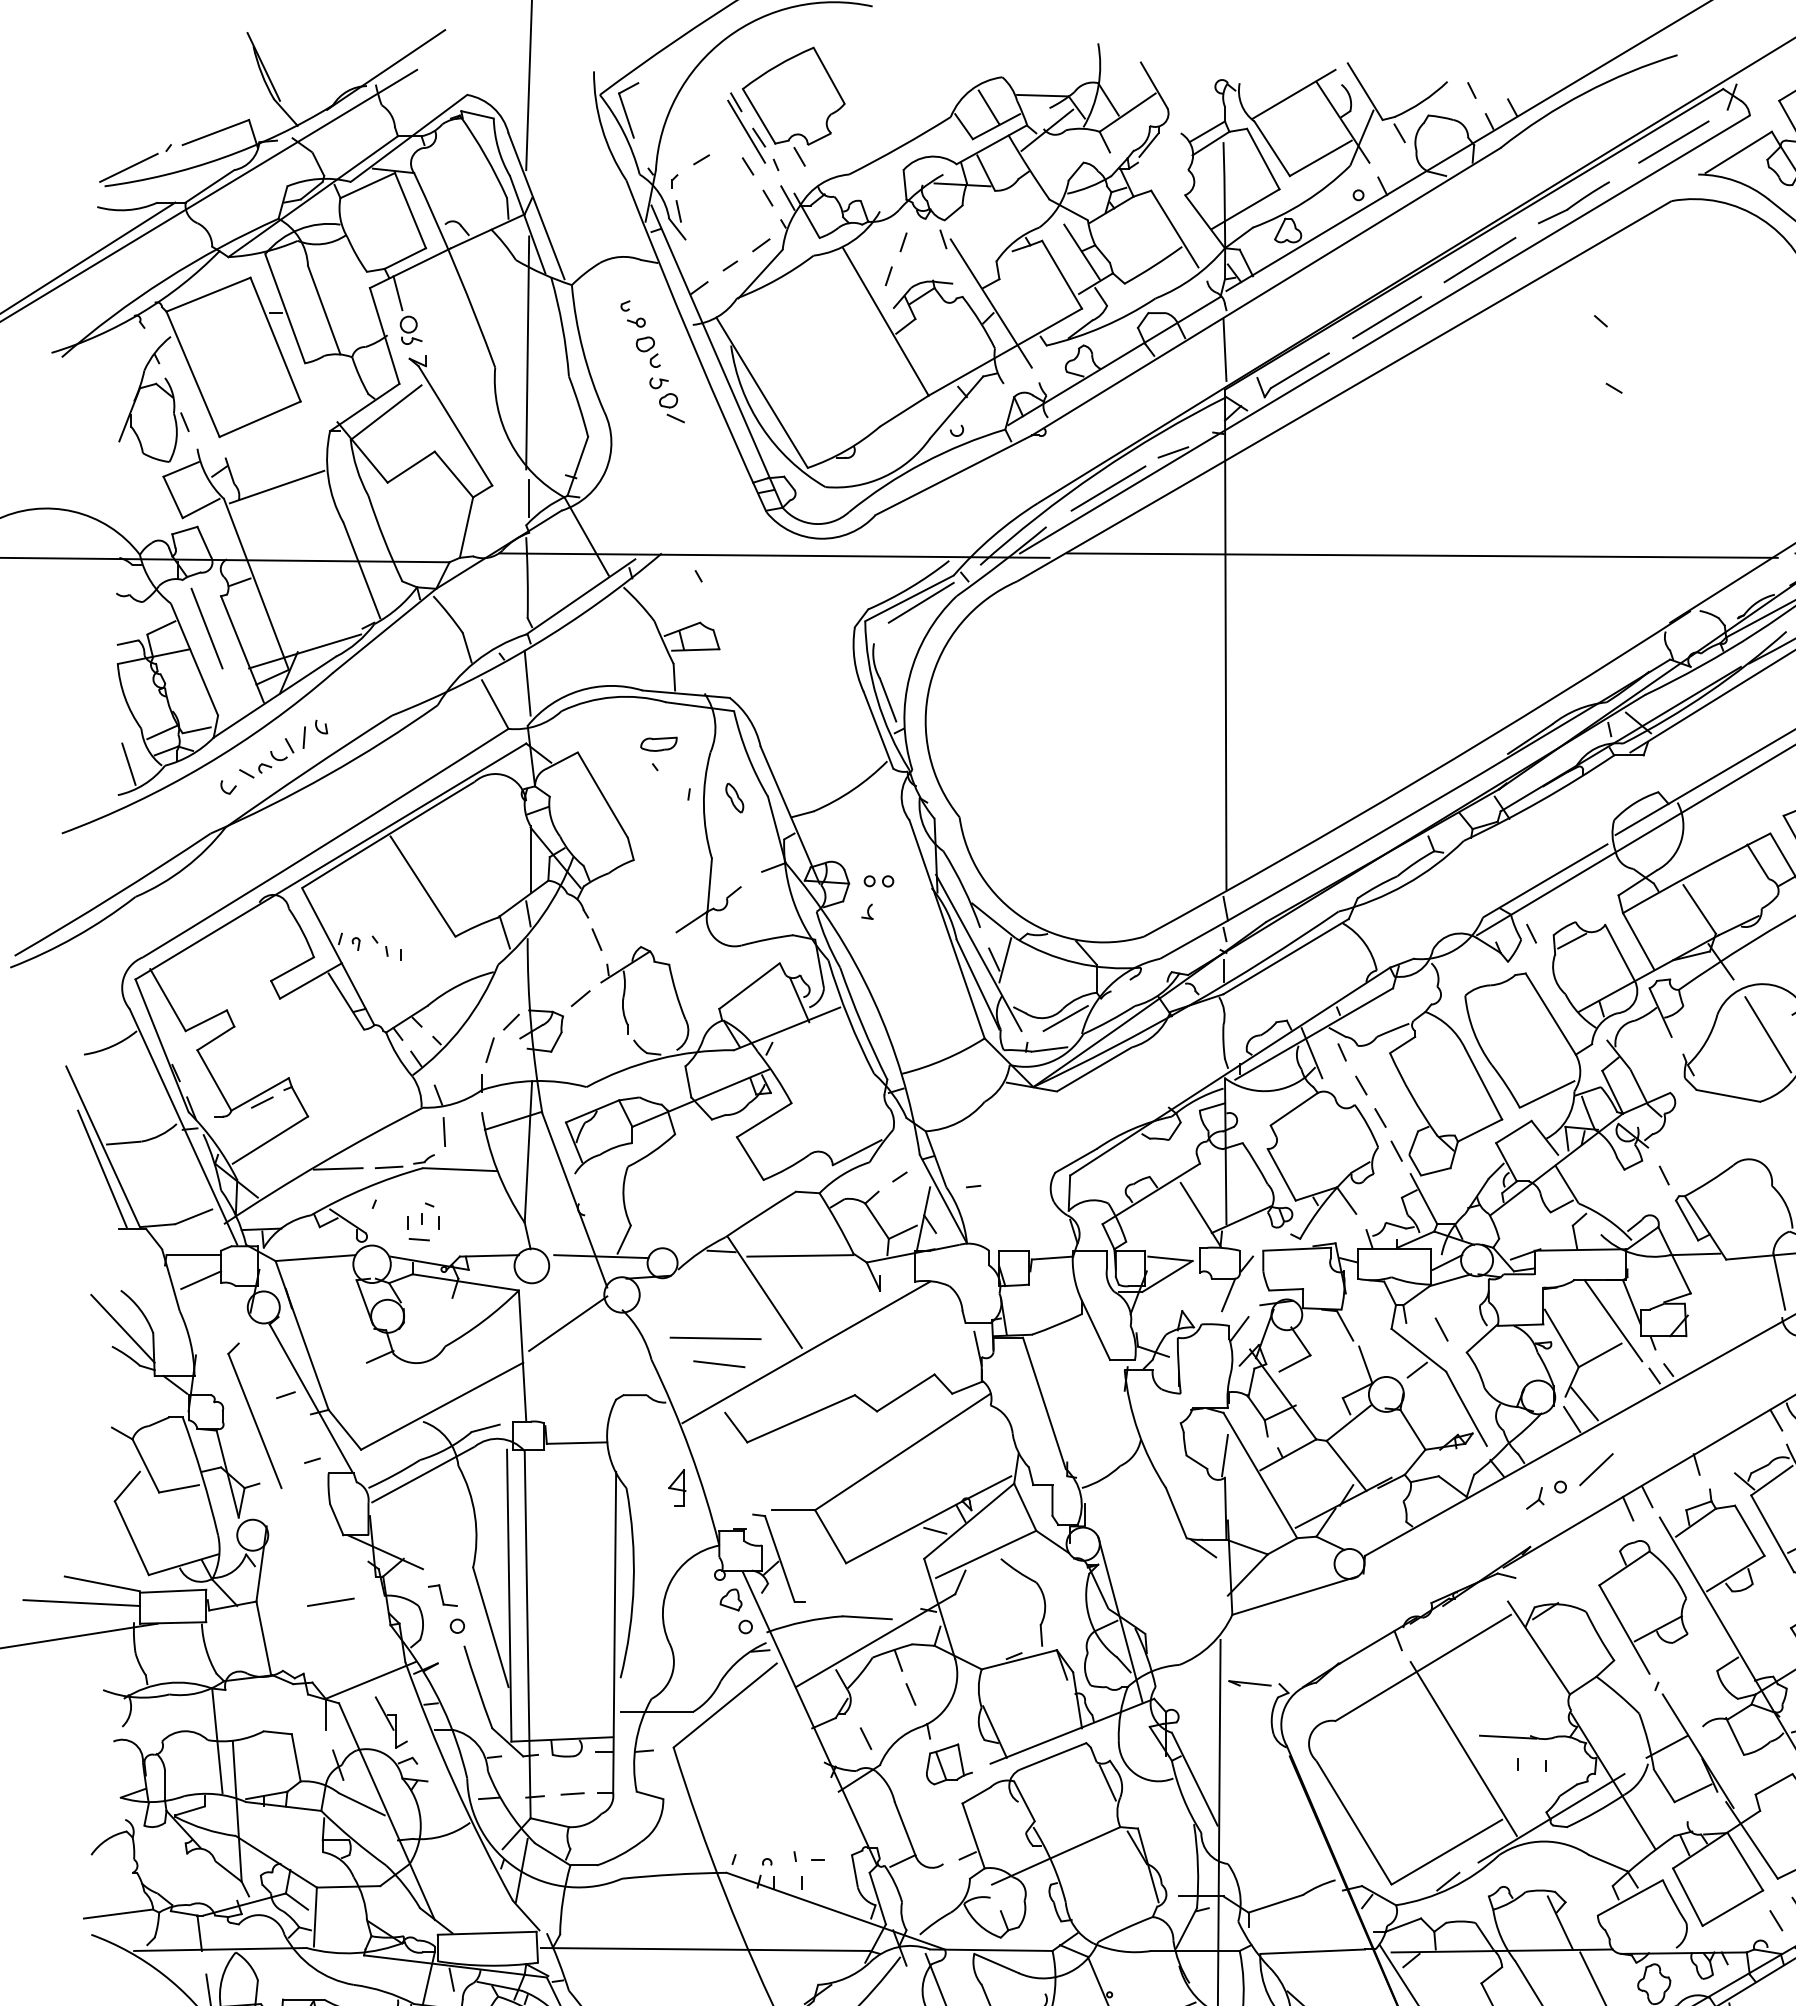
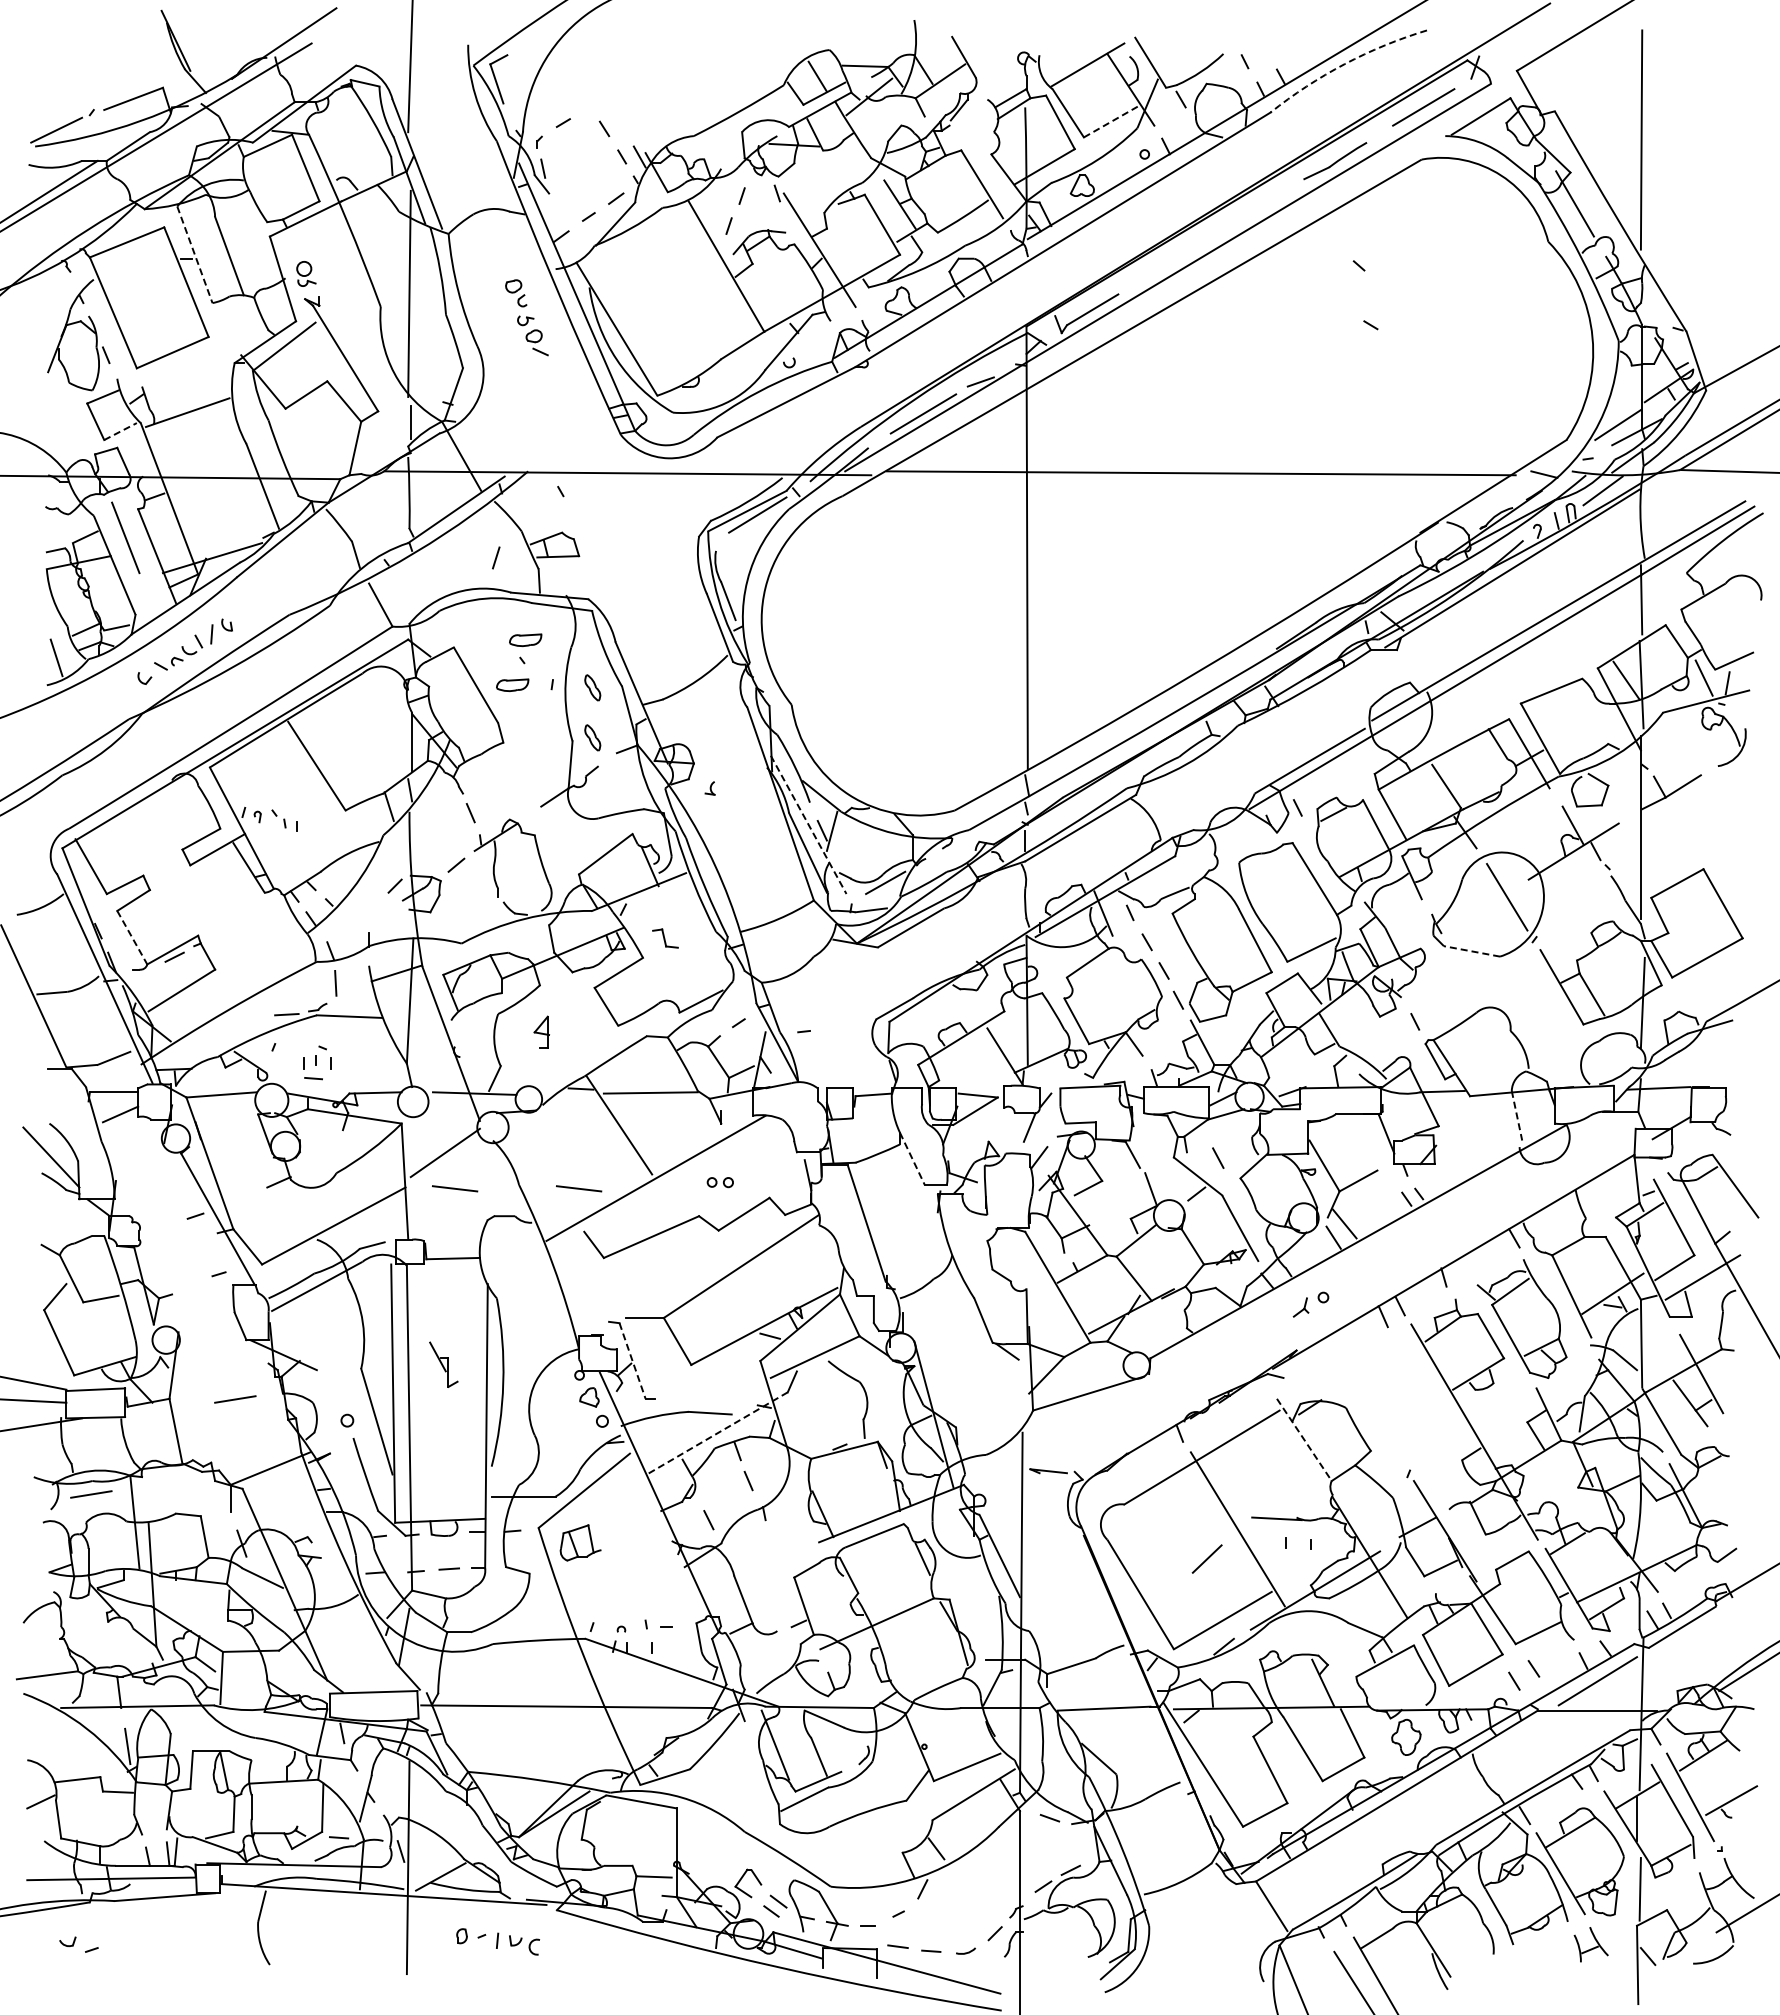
arc: (1584, 93) -> (1344, 64), solid -> dashed
part: (785, 108) -> (637, 77), removed
line: (1321, 158) -> (1111, 121), solid -> dashed
line: (1479, 259) -> (1251, 211), removed
line: (397, 293) -> (294, 241), removed
line: (285, 309) -> (195, 255), solid -> dashed
part: (632, 314) -> (502, 259), removed
line: (1387, 317) -> (1170, 262), removed
line: (1224, 349) -> (1026, 290), removed
line: (202, 508) -> (121, 431), solid -> dashed
line: (527, 682) -> (409, 585), removed
part: (644, 795) -> (512, 685), added
part: (734, 854) -> (592, 737), added
part: (878, 881) -> (719, 1182), moved
line: (978, 952) -> (808, 824), solid -> dashed
line: (490, 1049) -> (496, 557), moved
line: (214, 1080) -> (132, 937), solid -> dashed
line: (1727, 1096) -> (1471, 951), solid -> dashed
line: (101, 1168) -> (32, 1015), removed
line: (337, 1168) -> (241, 1015), removed
line: (1779, 1282) -> (1517, 1116), solid -> dashed
line: (1612, 1320) -> (1369, 1150), removed
line: (1096, 1329) -> (912, 1158), solid -> dashed
line: (715, 1337) -> (575, 1165), removed
line: (579, 1363) -> (455, 1188), added
part: (254, 1415) -> (167, 1234), removed
line: (1224, 1455) -> (1026, 1269), removed
line: (1595, 1468) -> (1206, 1558), moved
part: (676, 1487) -> (541, 1031), moved
line: (779, 1559) -> (632, 1361), solid -> dashed
part: (442, 1595) -> (665, 938), moved
part: (1643, 1606) -> (1396, 1403), removed
line: (875, 1640) -> (717, 1433), solid -> dashed
line: (1539, 1648) -> (1304, 1440), solid -> dashed
line: (168, 1709) -> (91, 1494), added
part: (390, 1722) -> (443, 1364), moved
part: (949, 1763) -> (580, 1542), moved

